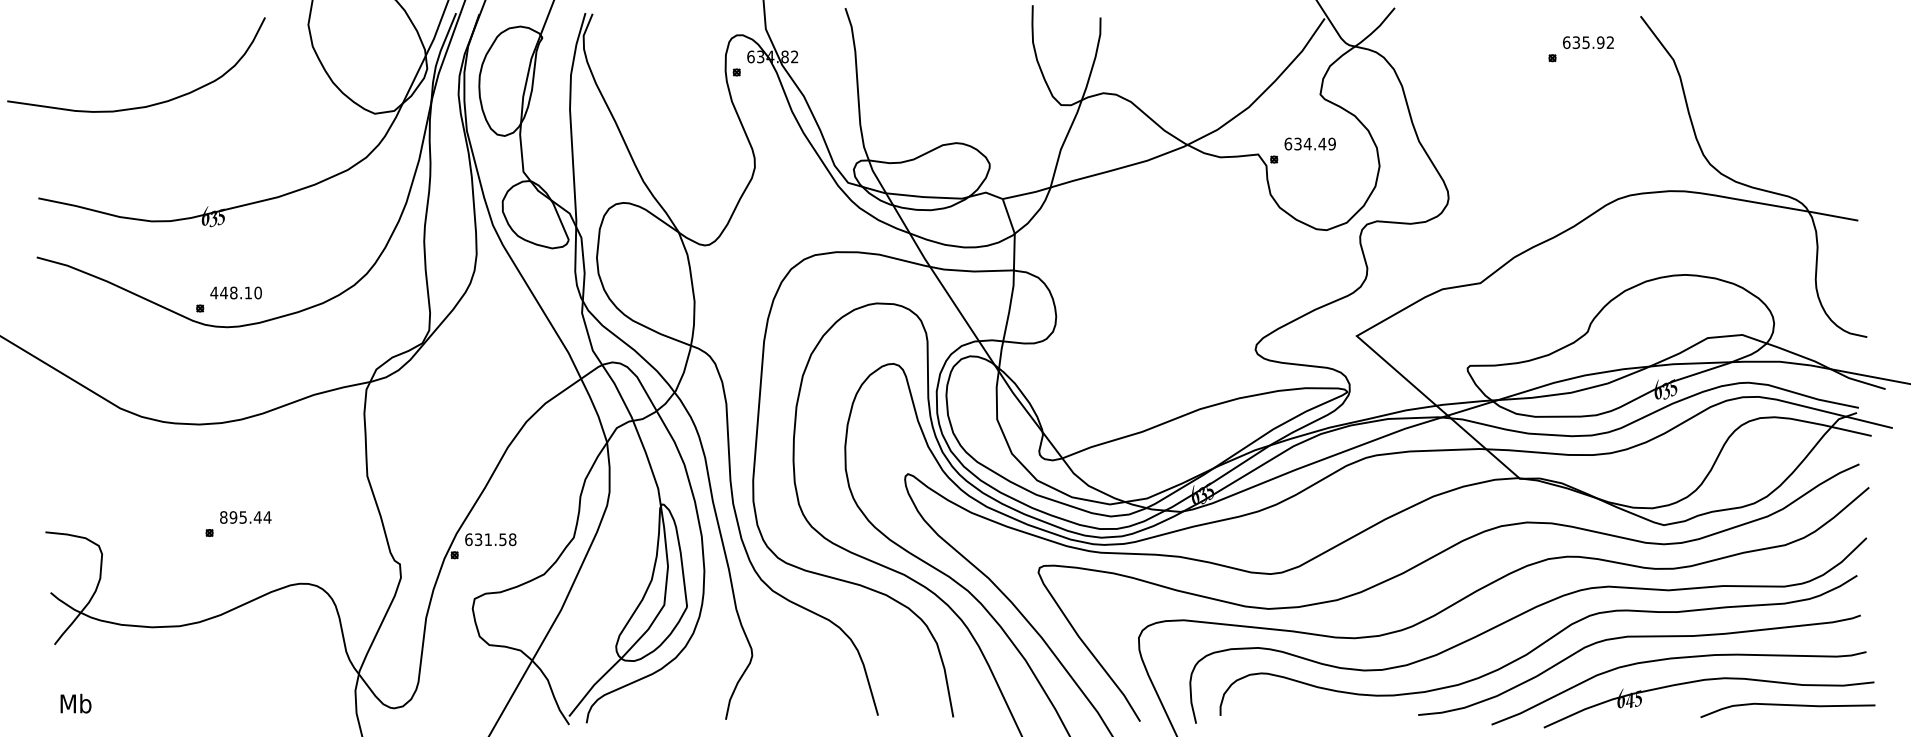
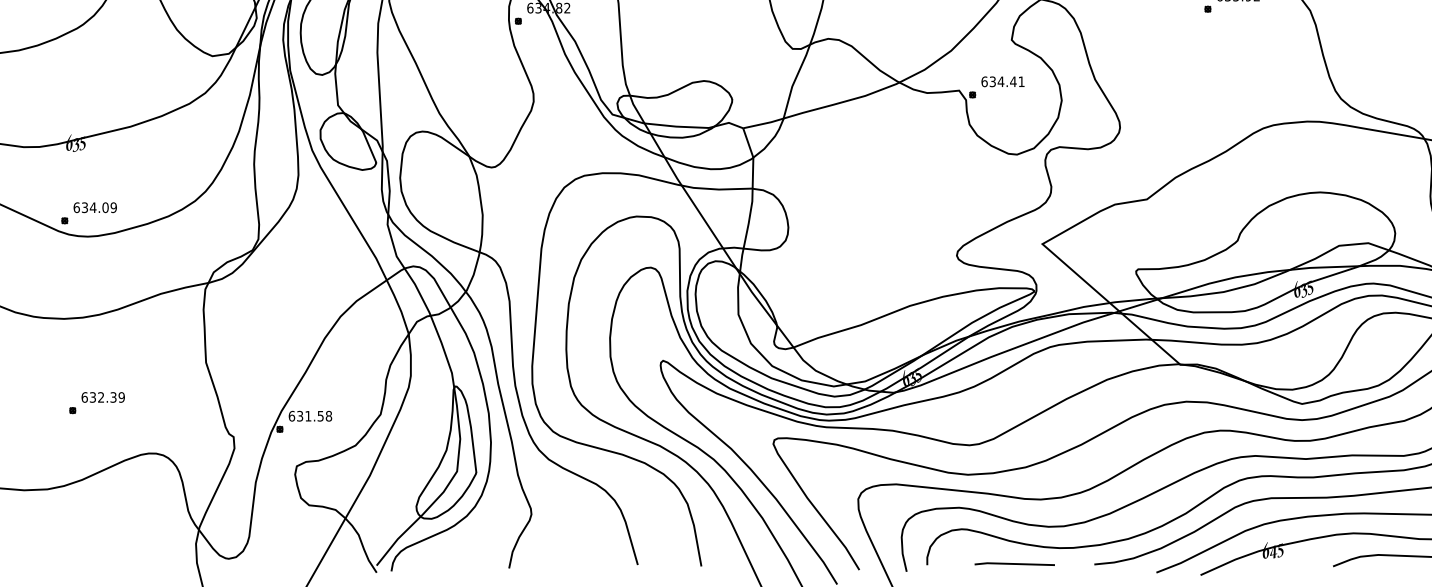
text: (1331, 143) -> (1021, 81), 634.49 -> 634.41
text: (235, 292) -> (94, 207), 448.10 -> 634.09
text: (245, 517) -> (103, 397), 895.44 -> 632.39
line: (1323, 714) -> (1014, 564), added

